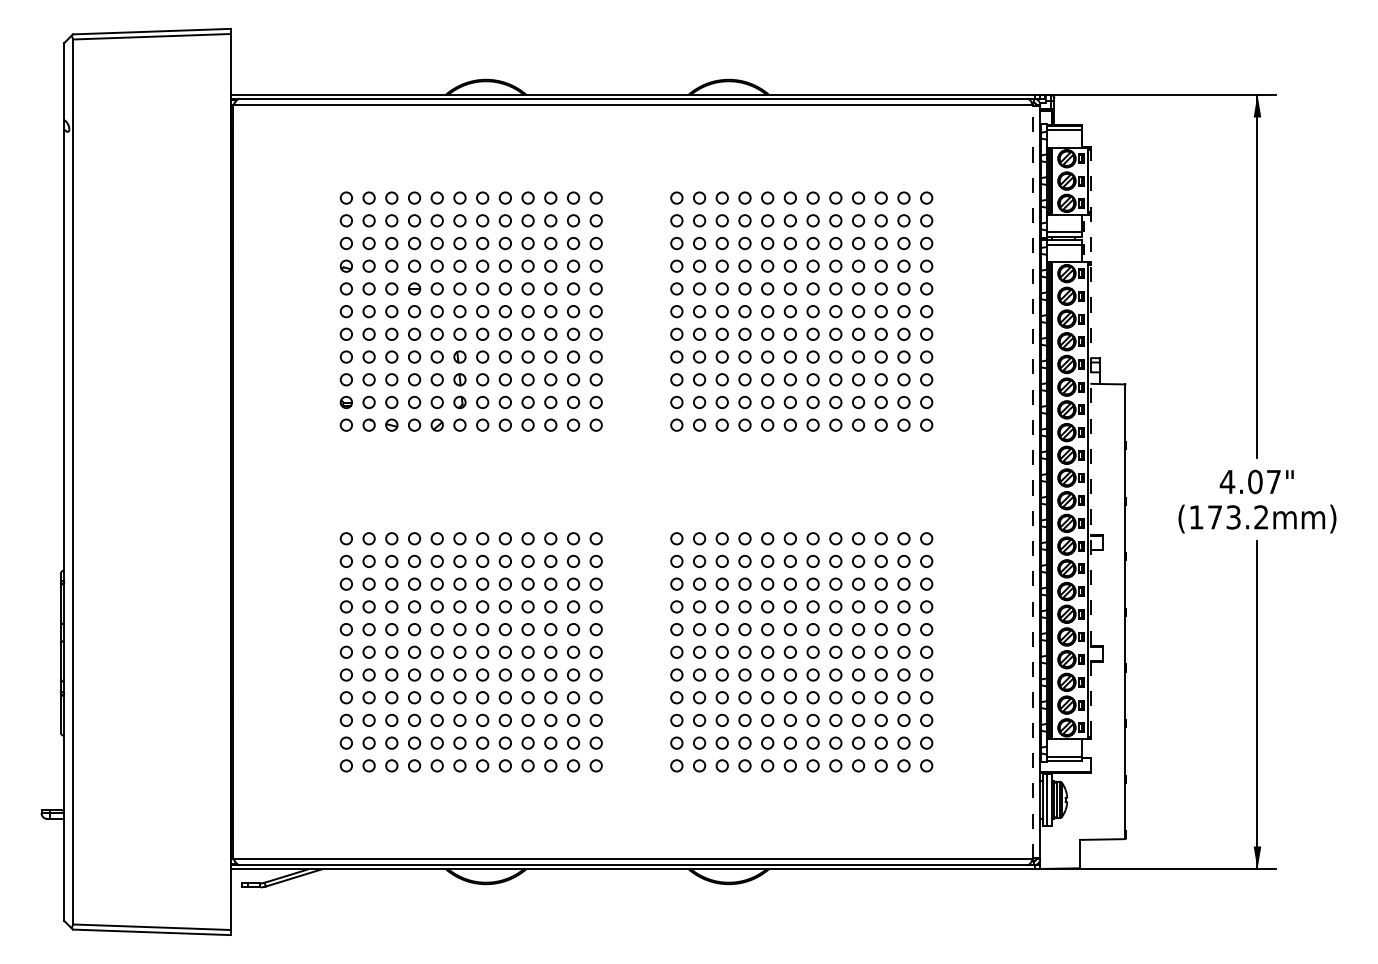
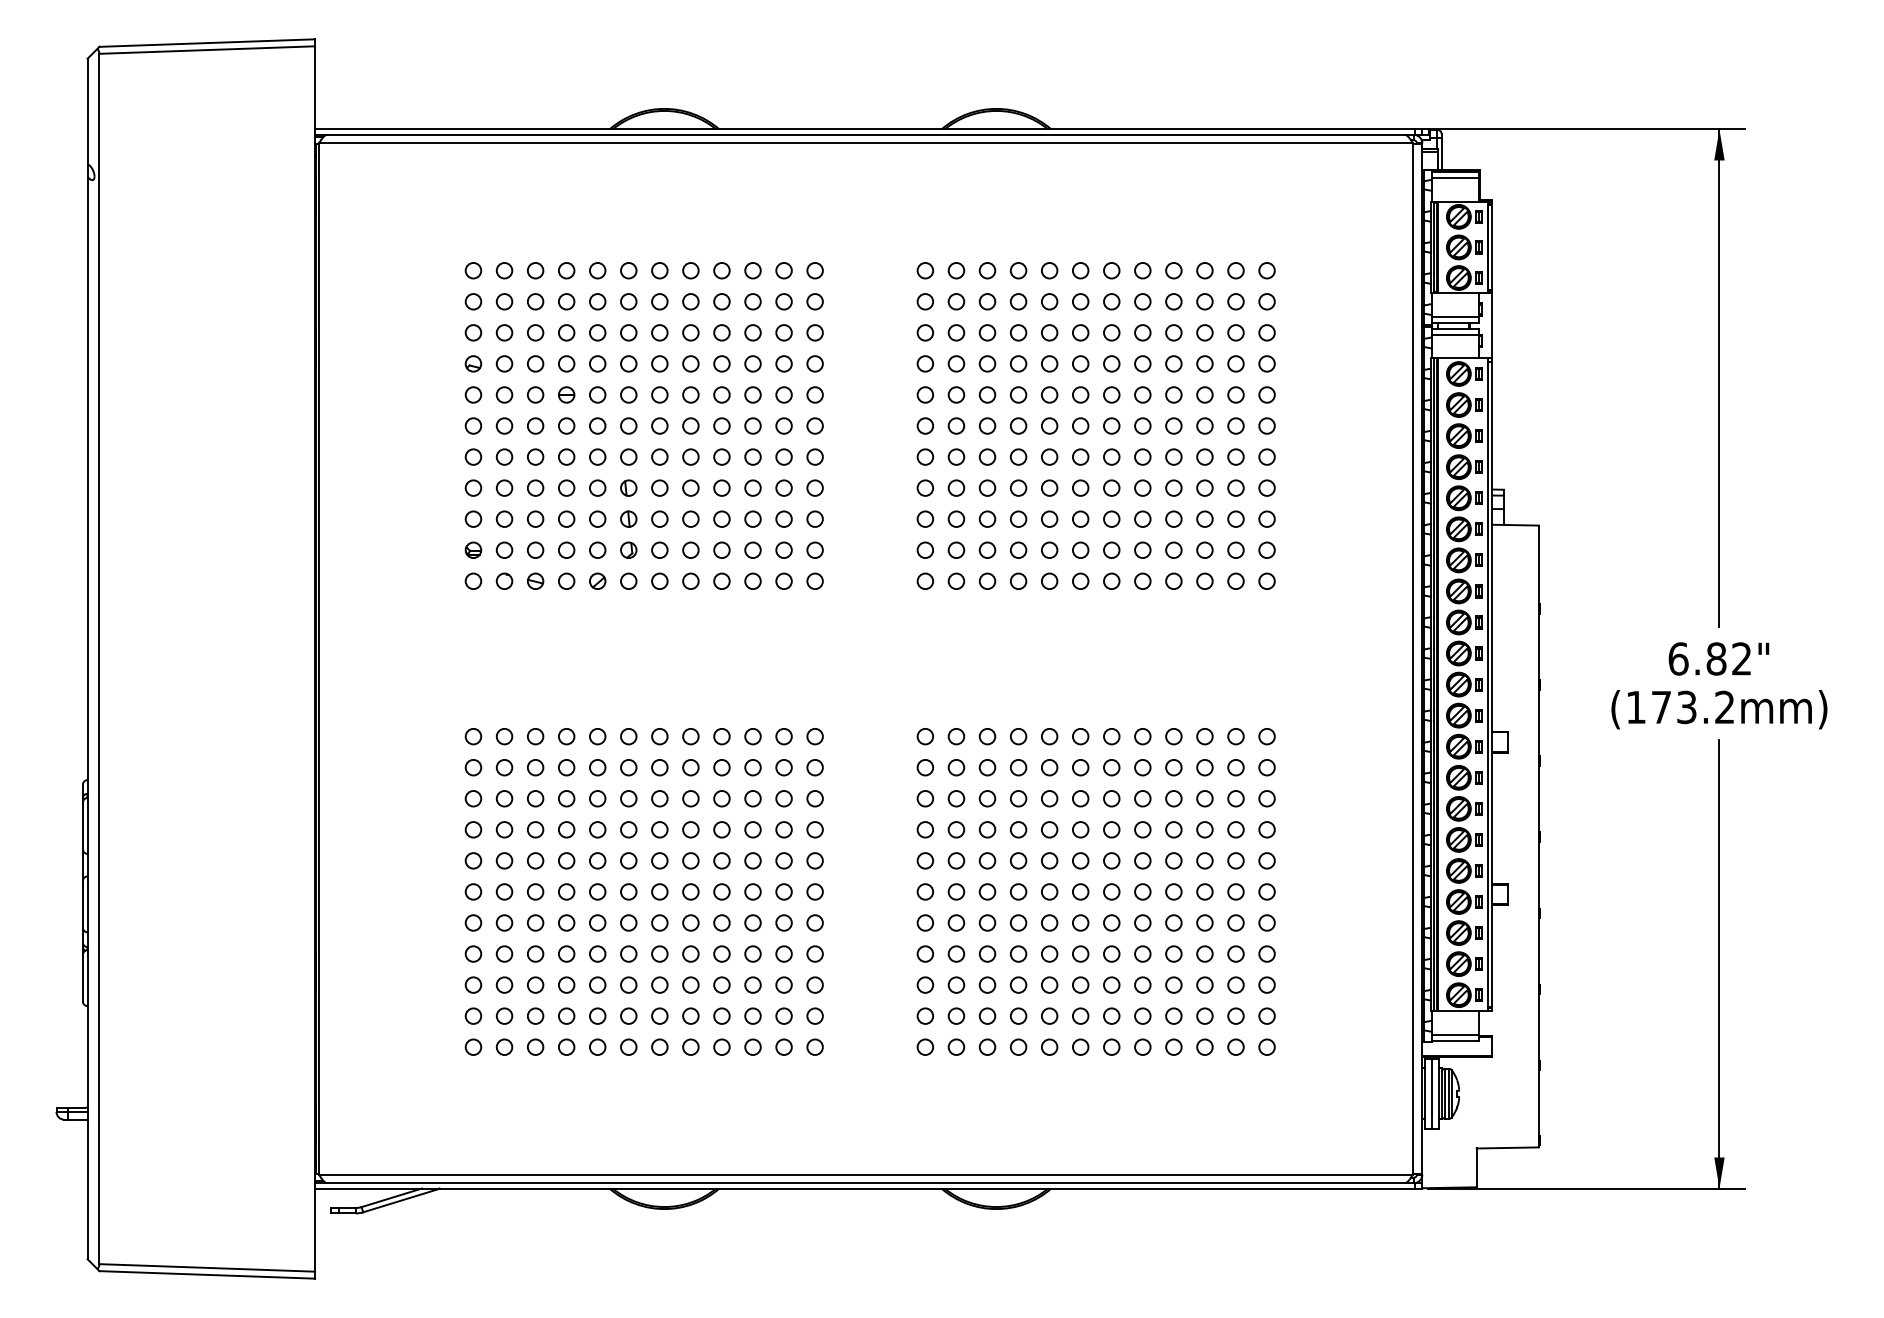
line: (1091, 442) -> (1492, 605), dashed -> solid
line: (1033, 481) -> (1413, 658), dashed -> solid
text: (1250, 481) -> (1709, 658), 4.07" -> 6.82"

